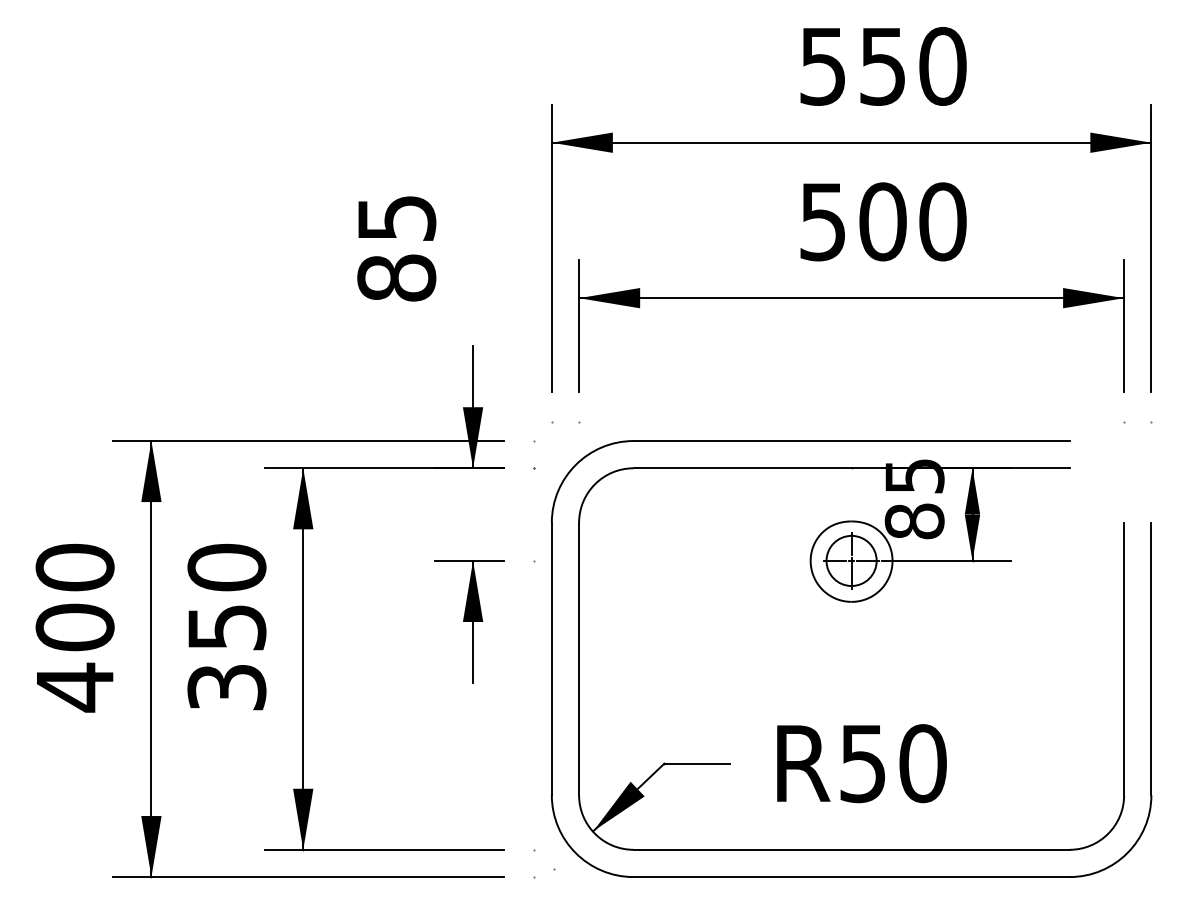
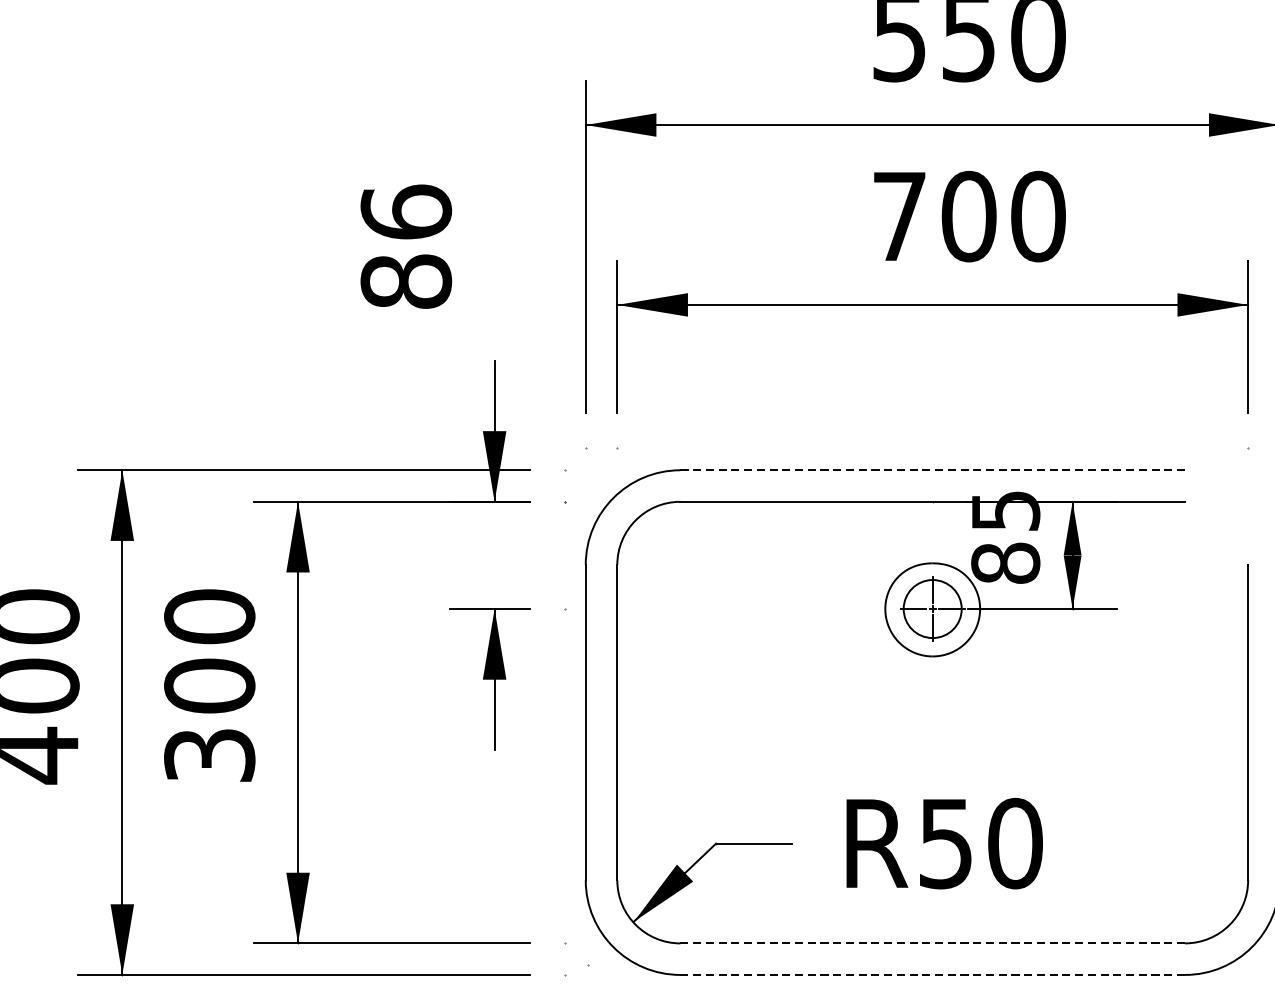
text: (396, 217) -> (405, 211), 85 -> 86
text: (822, 222) -> (899, 217), 500 -> 700
line: (851, 441) -> (932, 470), solid -> dashed
text: (226, 627) -> (209, 686), 350 -> 300
line: (852, 849) -> (933, 943), solid -> dashed
line: (852, 877) -> (933, 975), solid -> dashed

